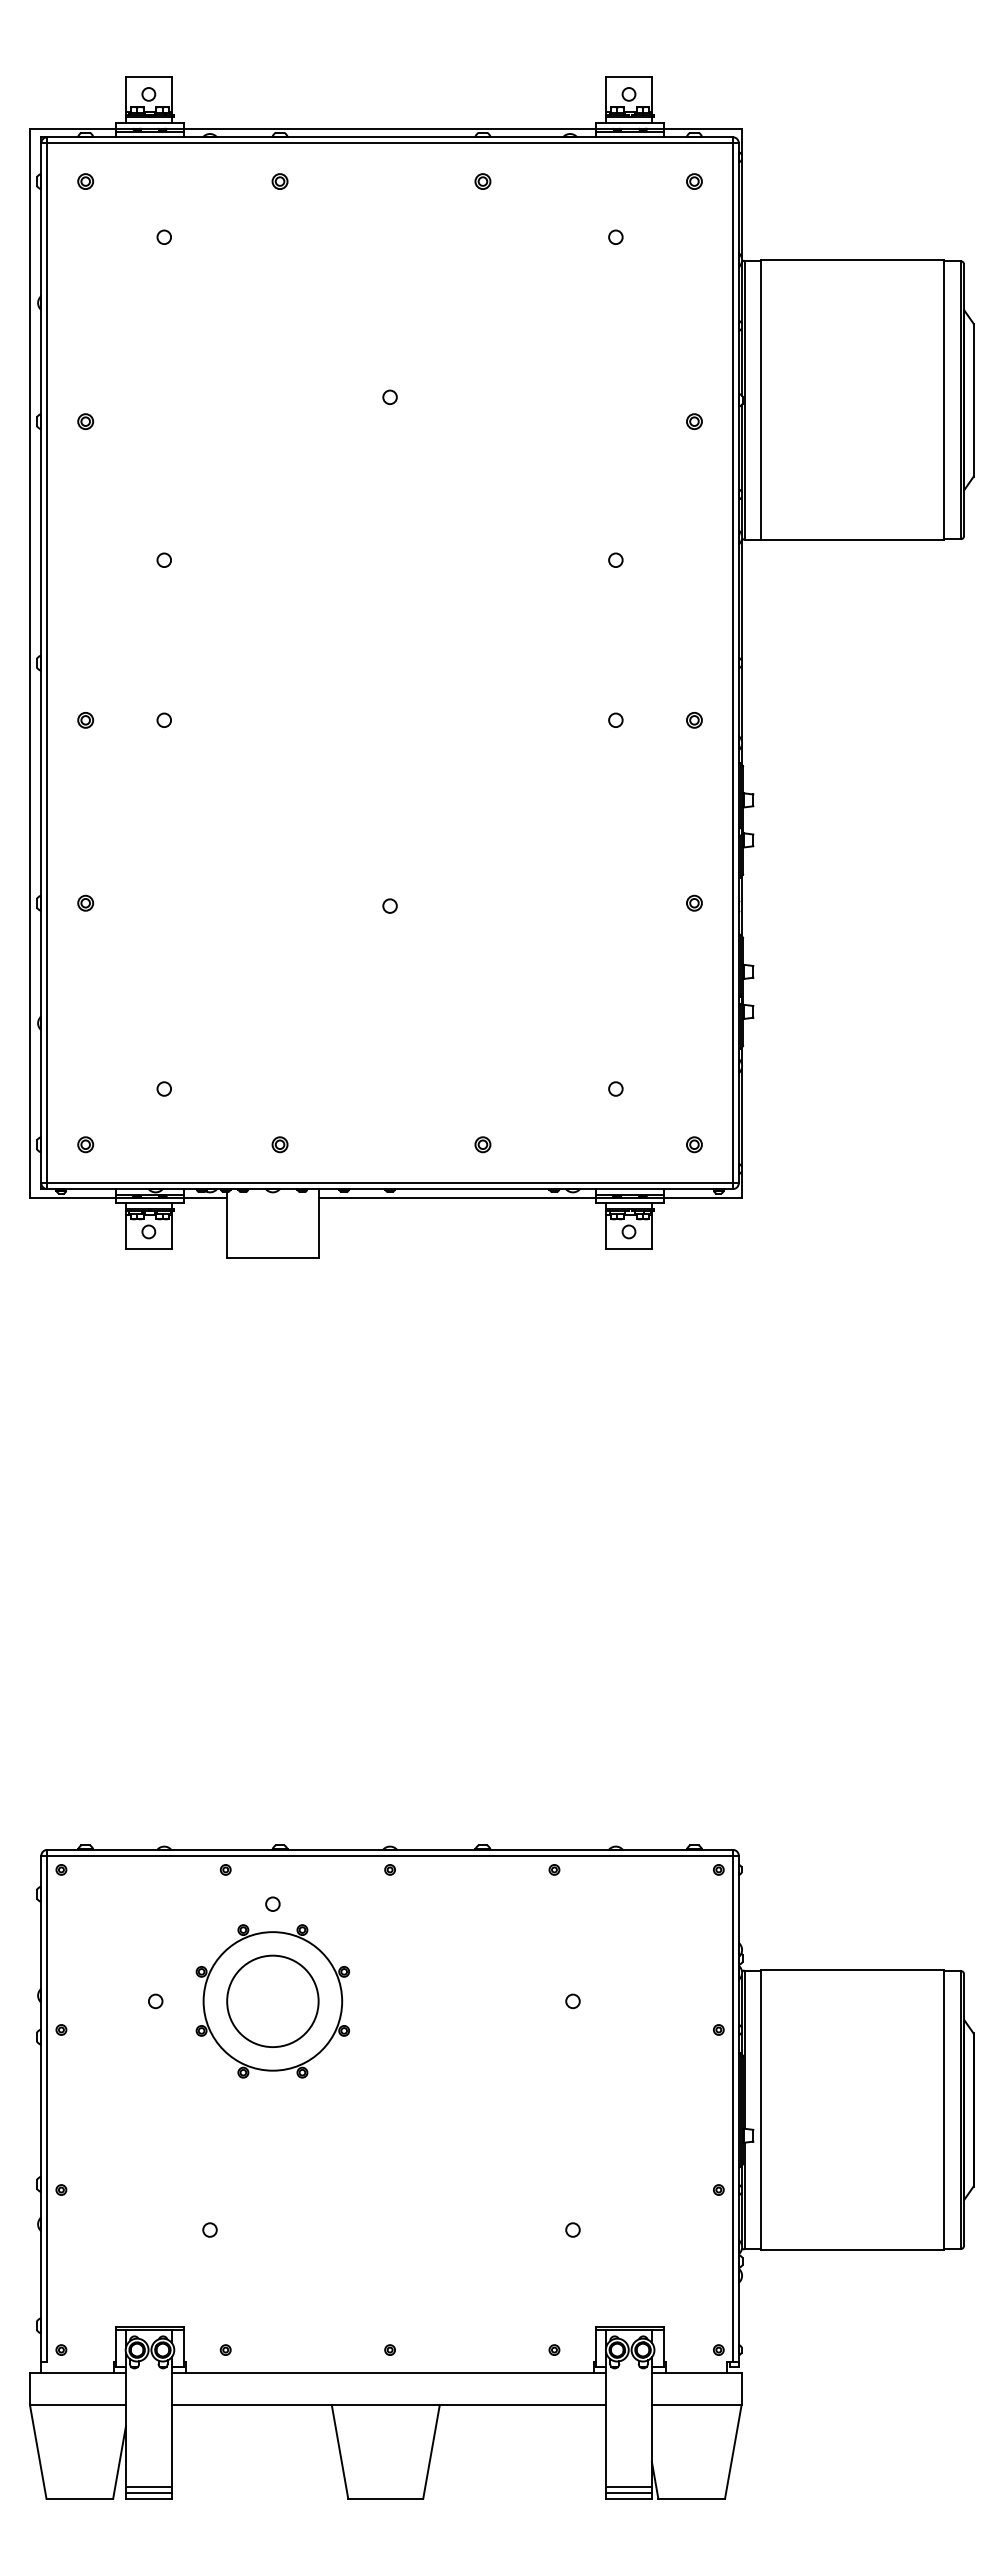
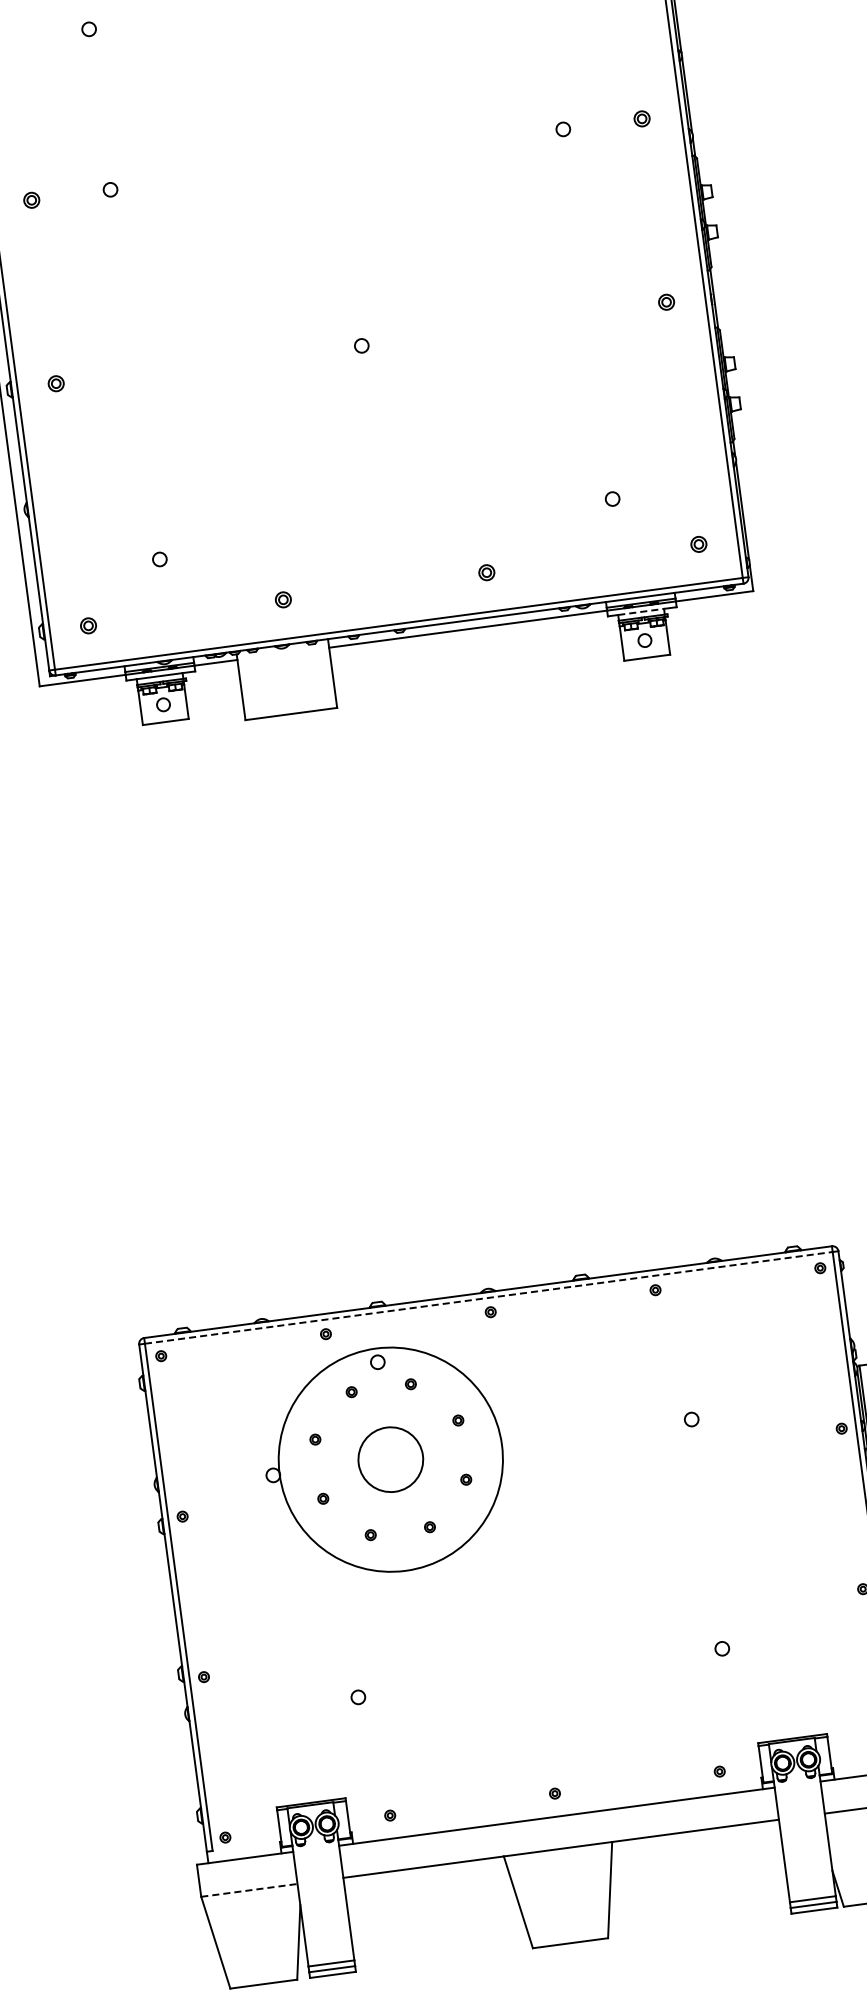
line: (629, 1203) -> (641, 612), solid -> dashed
line: (390, 1855) -> (489, 1297), solid -> dashed
circle: (272, 2001) -> (390, 1459), size x0.7
circle: (272, 2001) -> (390, 1459), size x1.6
line: (78, 2404) -> (249, 1889), solid -> dashed

